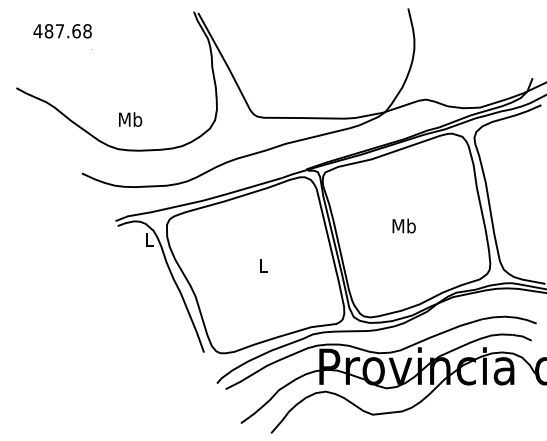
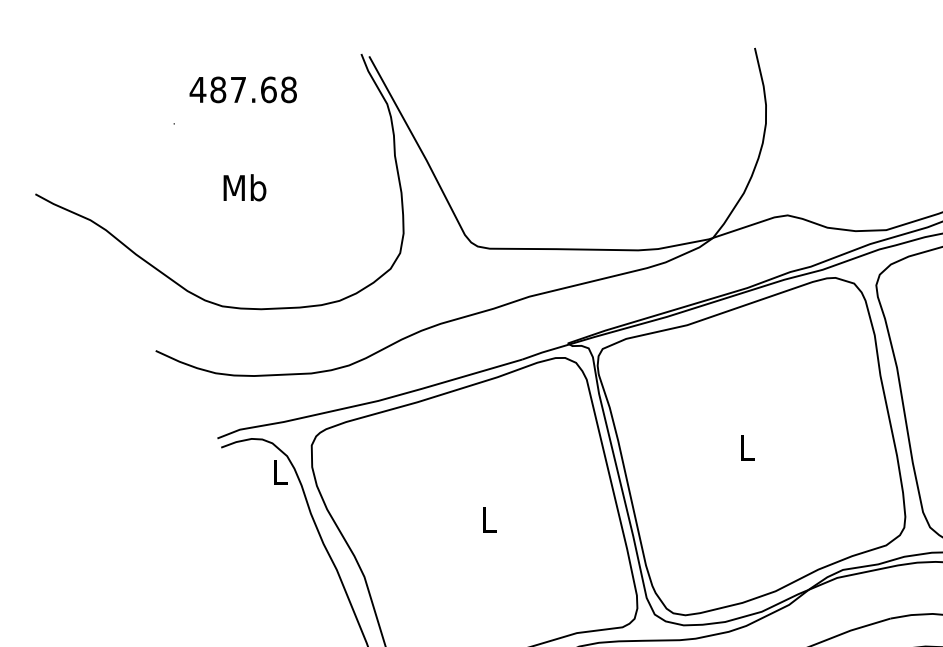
text: (62, 31) -> (243, 90), moved
text: (130, 119) -> (244, 187), moved
text: (403, 225) -> (746, 446), Mb -> L

